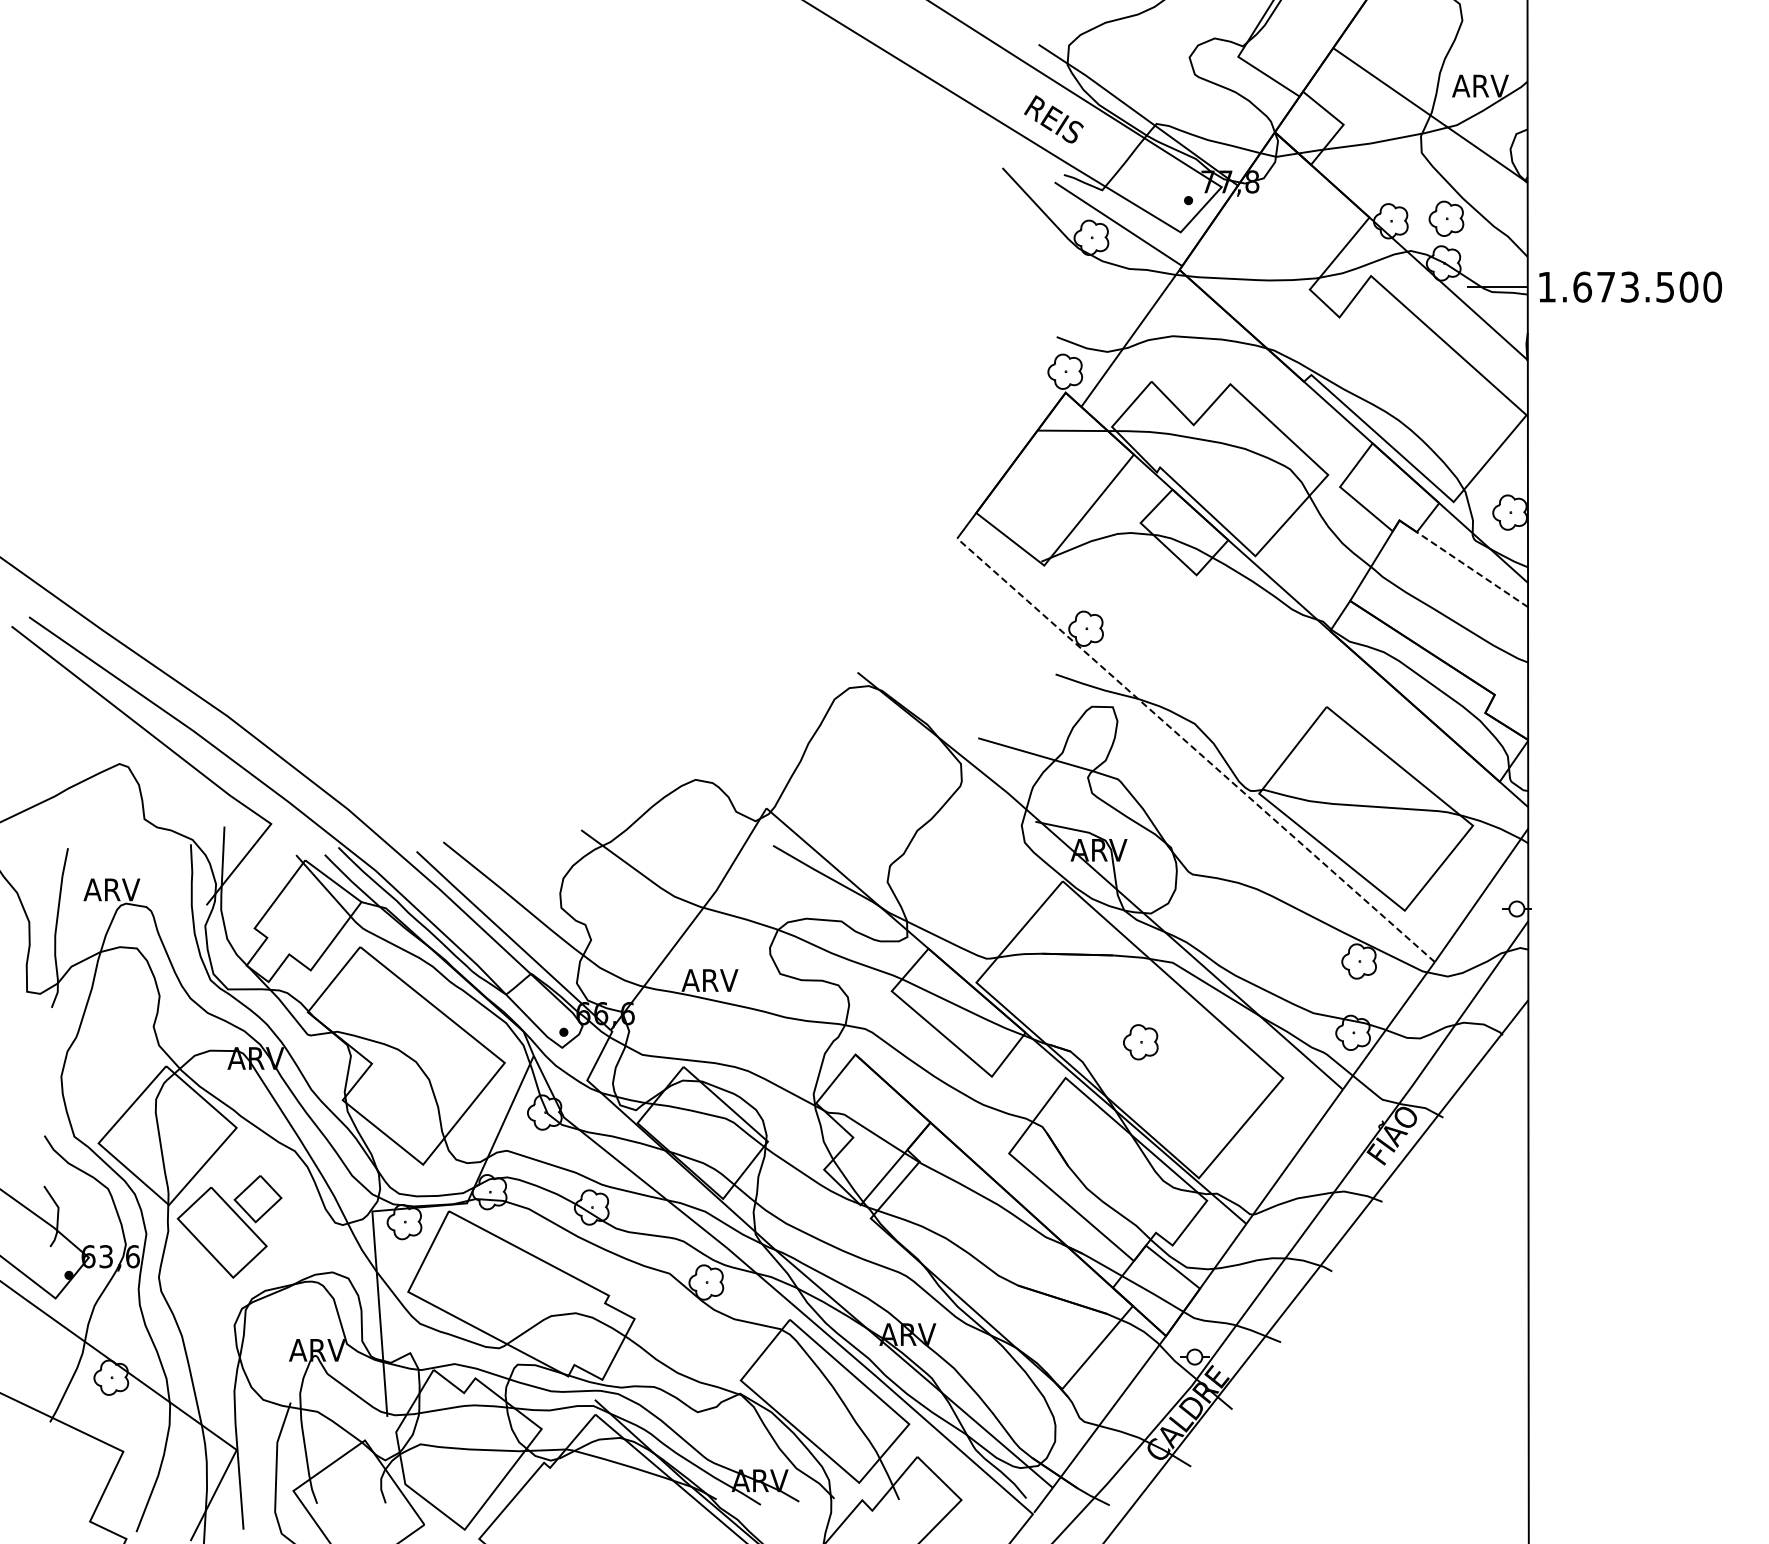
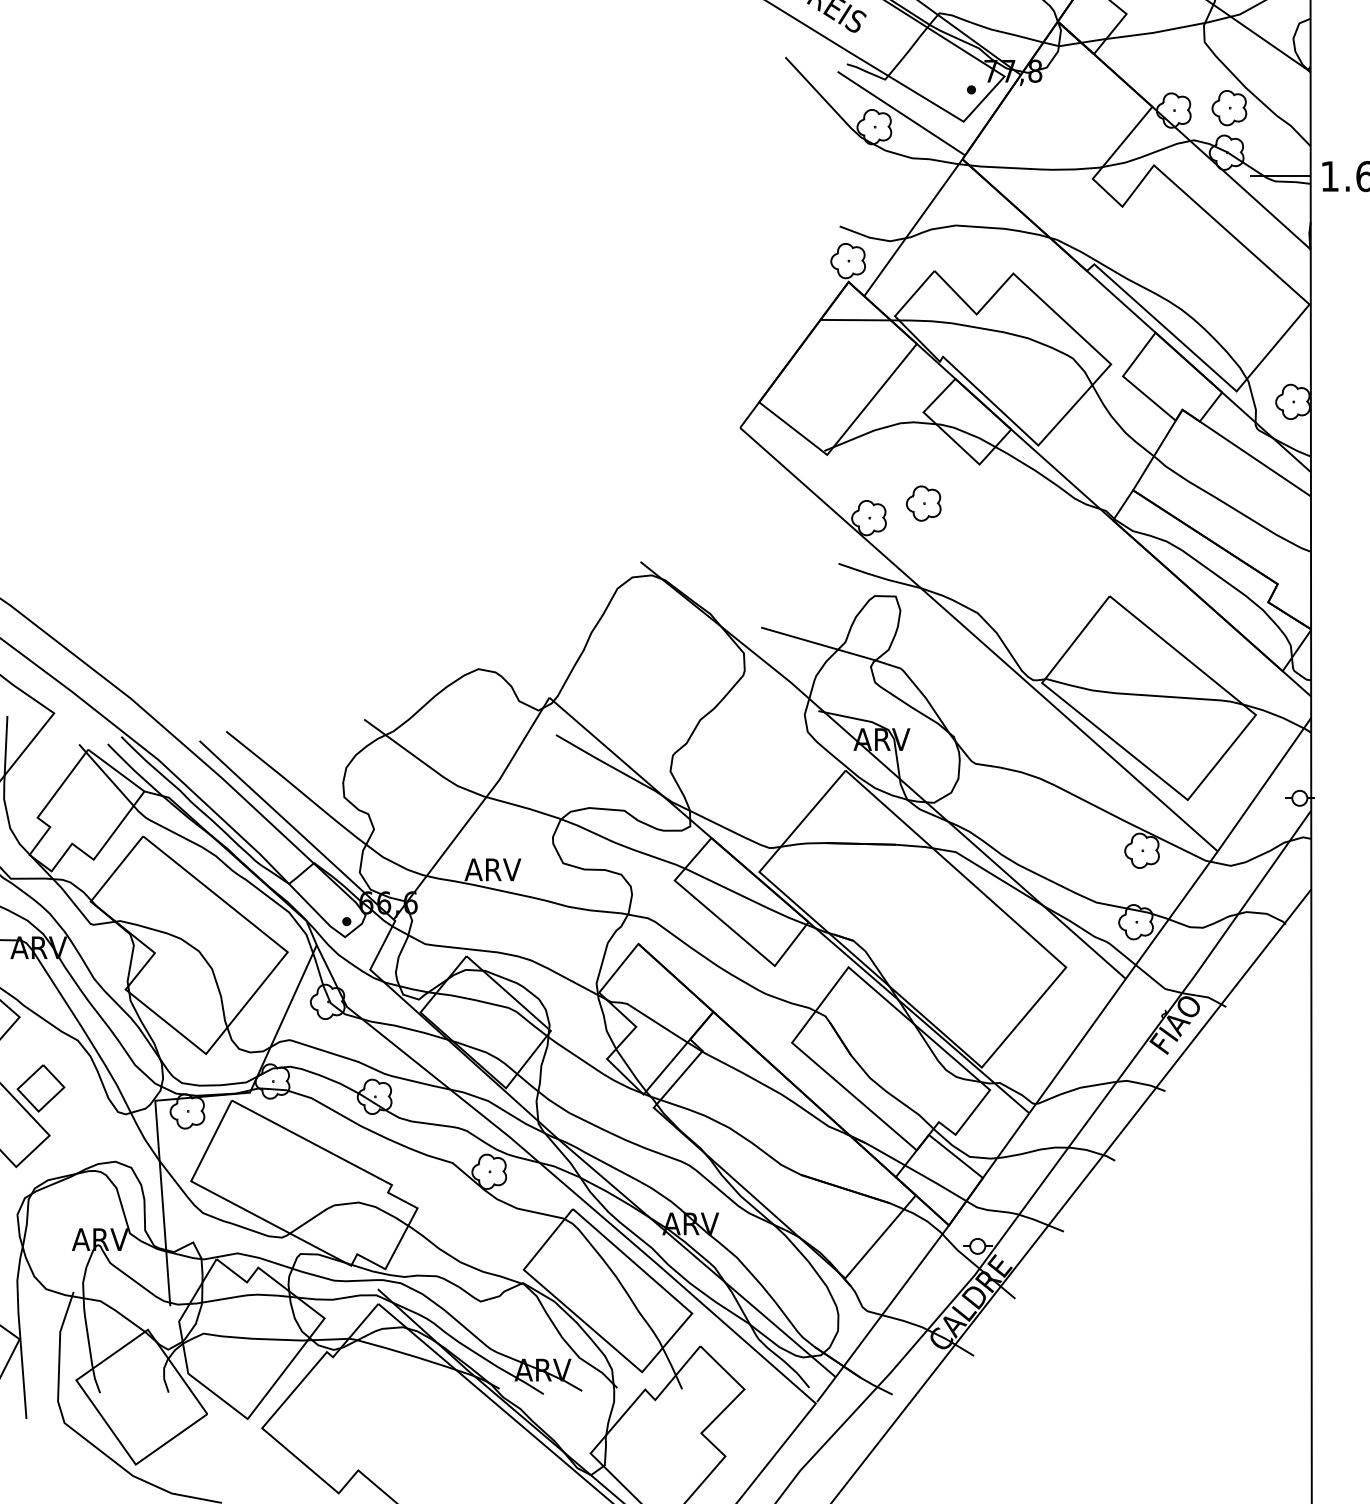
line: (1472, 569) -> (1255, 458), dashed -> solid
line: (1195, 749) -> (978, 638), dashed -> solid
part: (1140, 1042) -> (923, 503), moved

